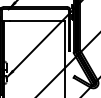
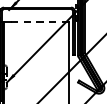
line: (36, 21) -> (38, 22), solid -> dashed

